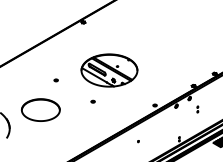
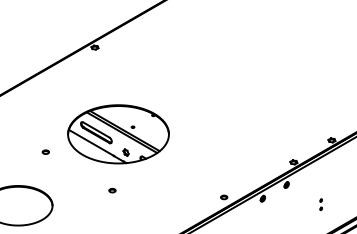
part: (109, 70) -> (118, 134), moved
part: (197, 109) -> (320, 204), moved

